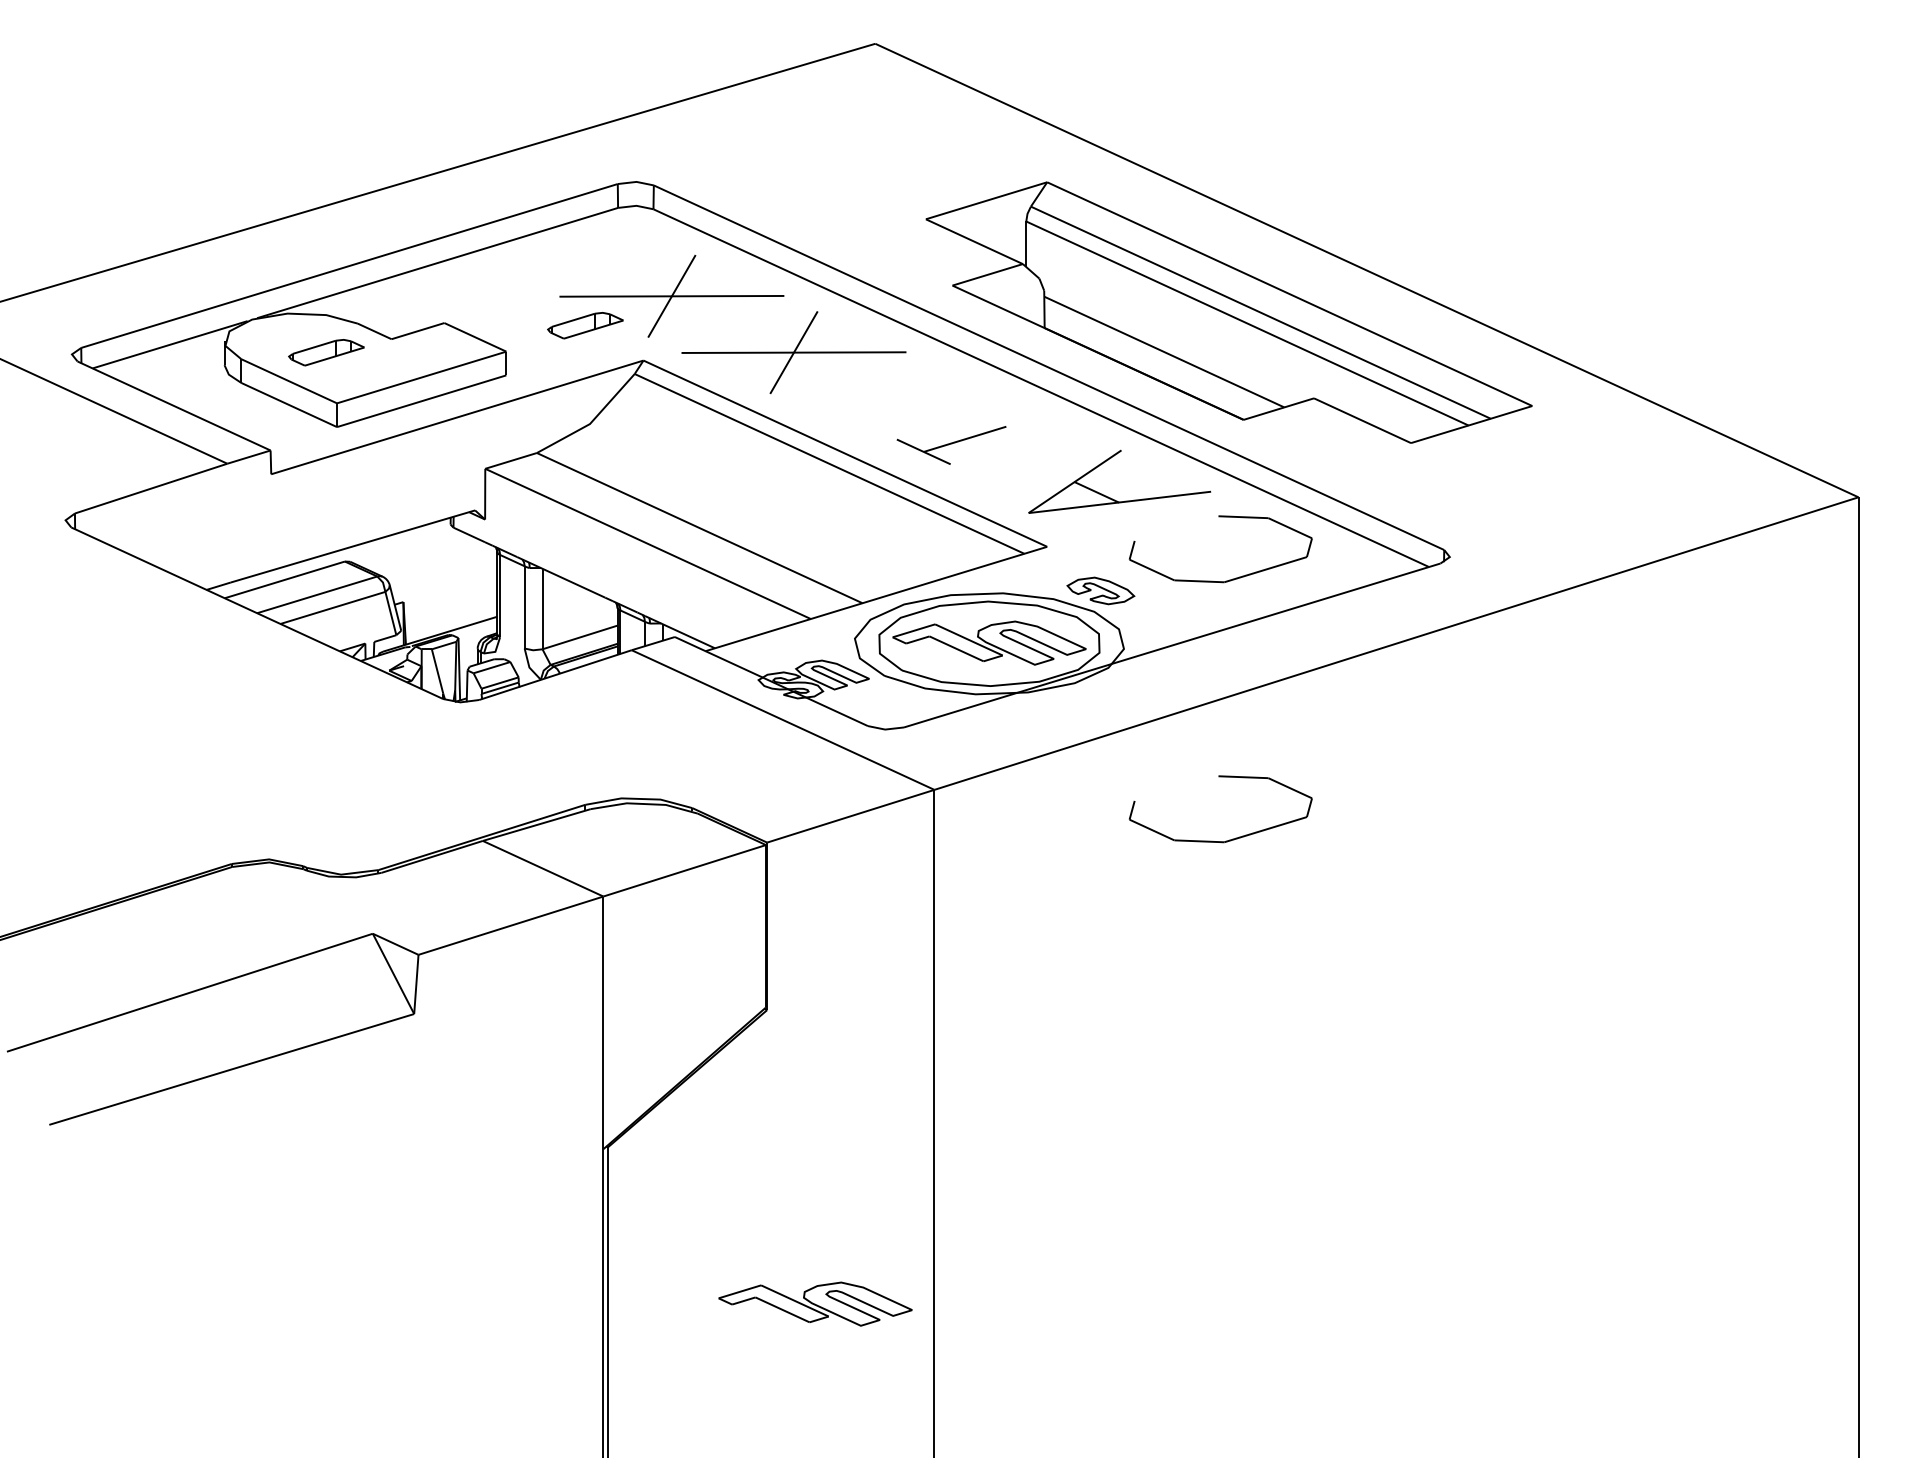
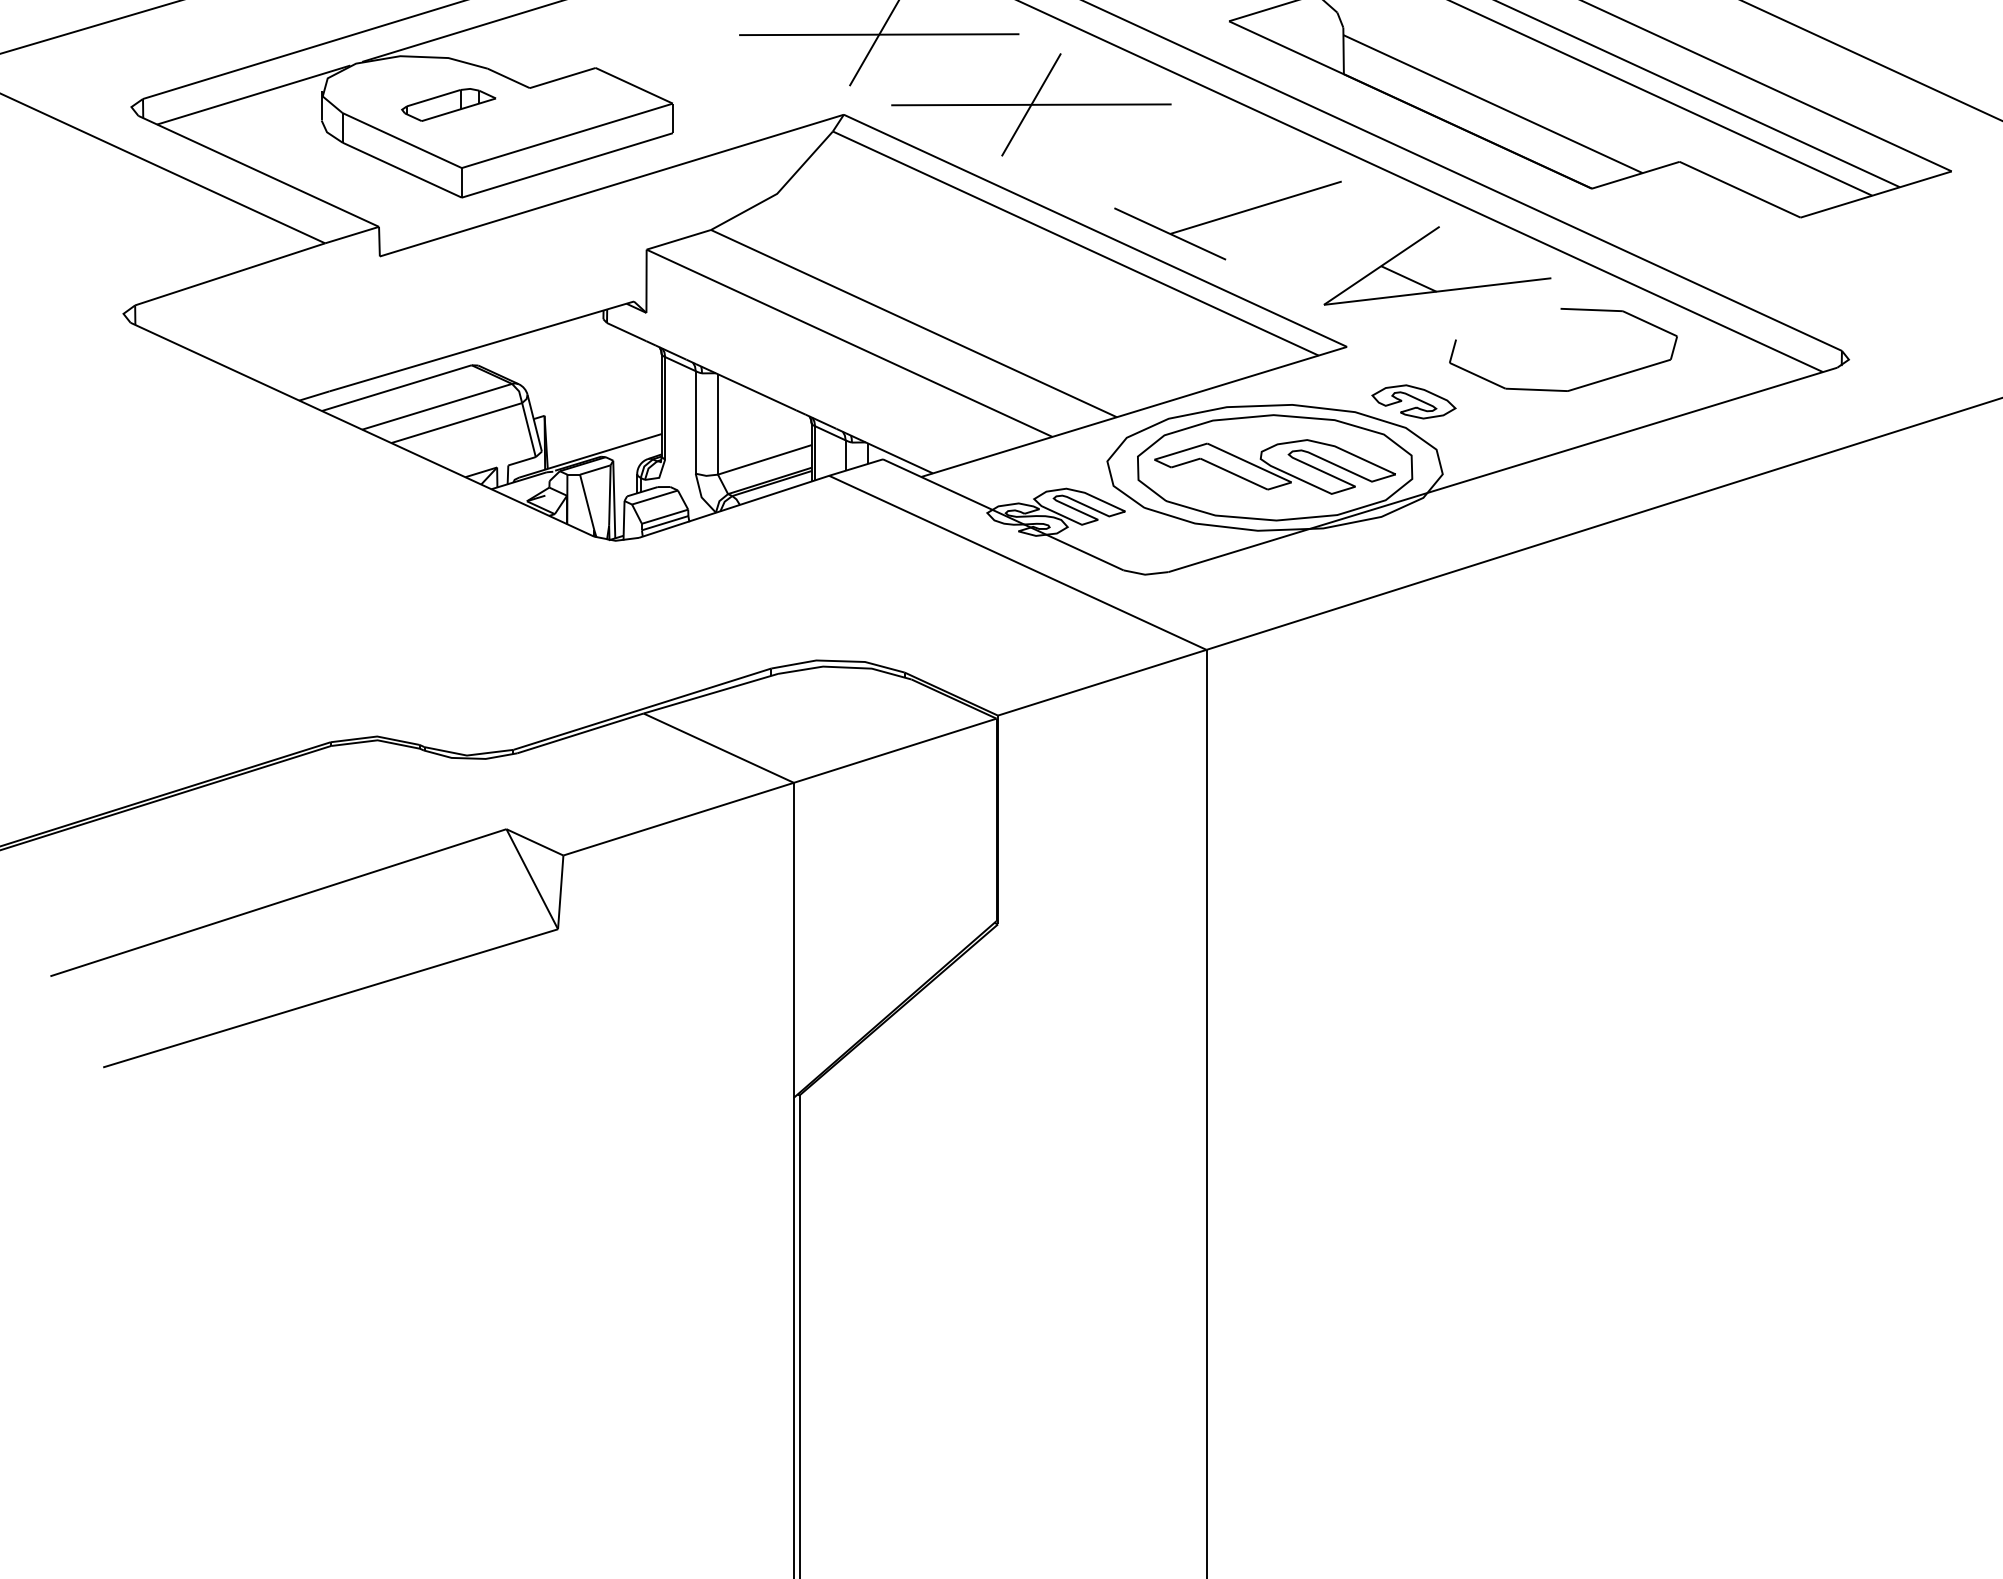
part: (585, 325) -> (771, 71), removed
part: (951, 445) -> (1227, 220), size x1.67
part: (1229, 839) -> (1574, 711), removed
part: (815, 1303) -> (1058, 1290), removed

